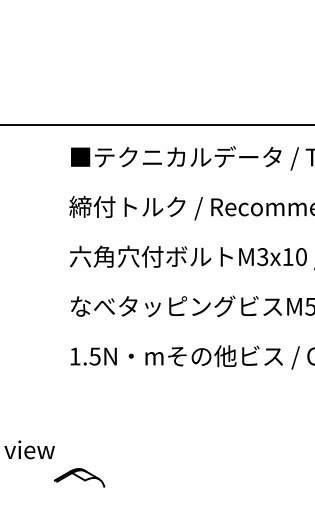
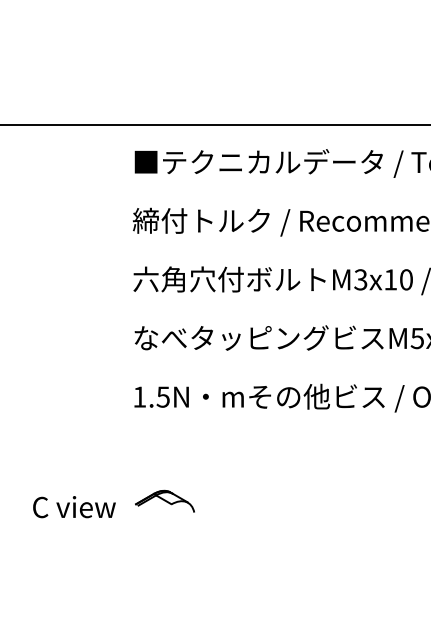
part: (79, 477) -> (164, 500), moved

